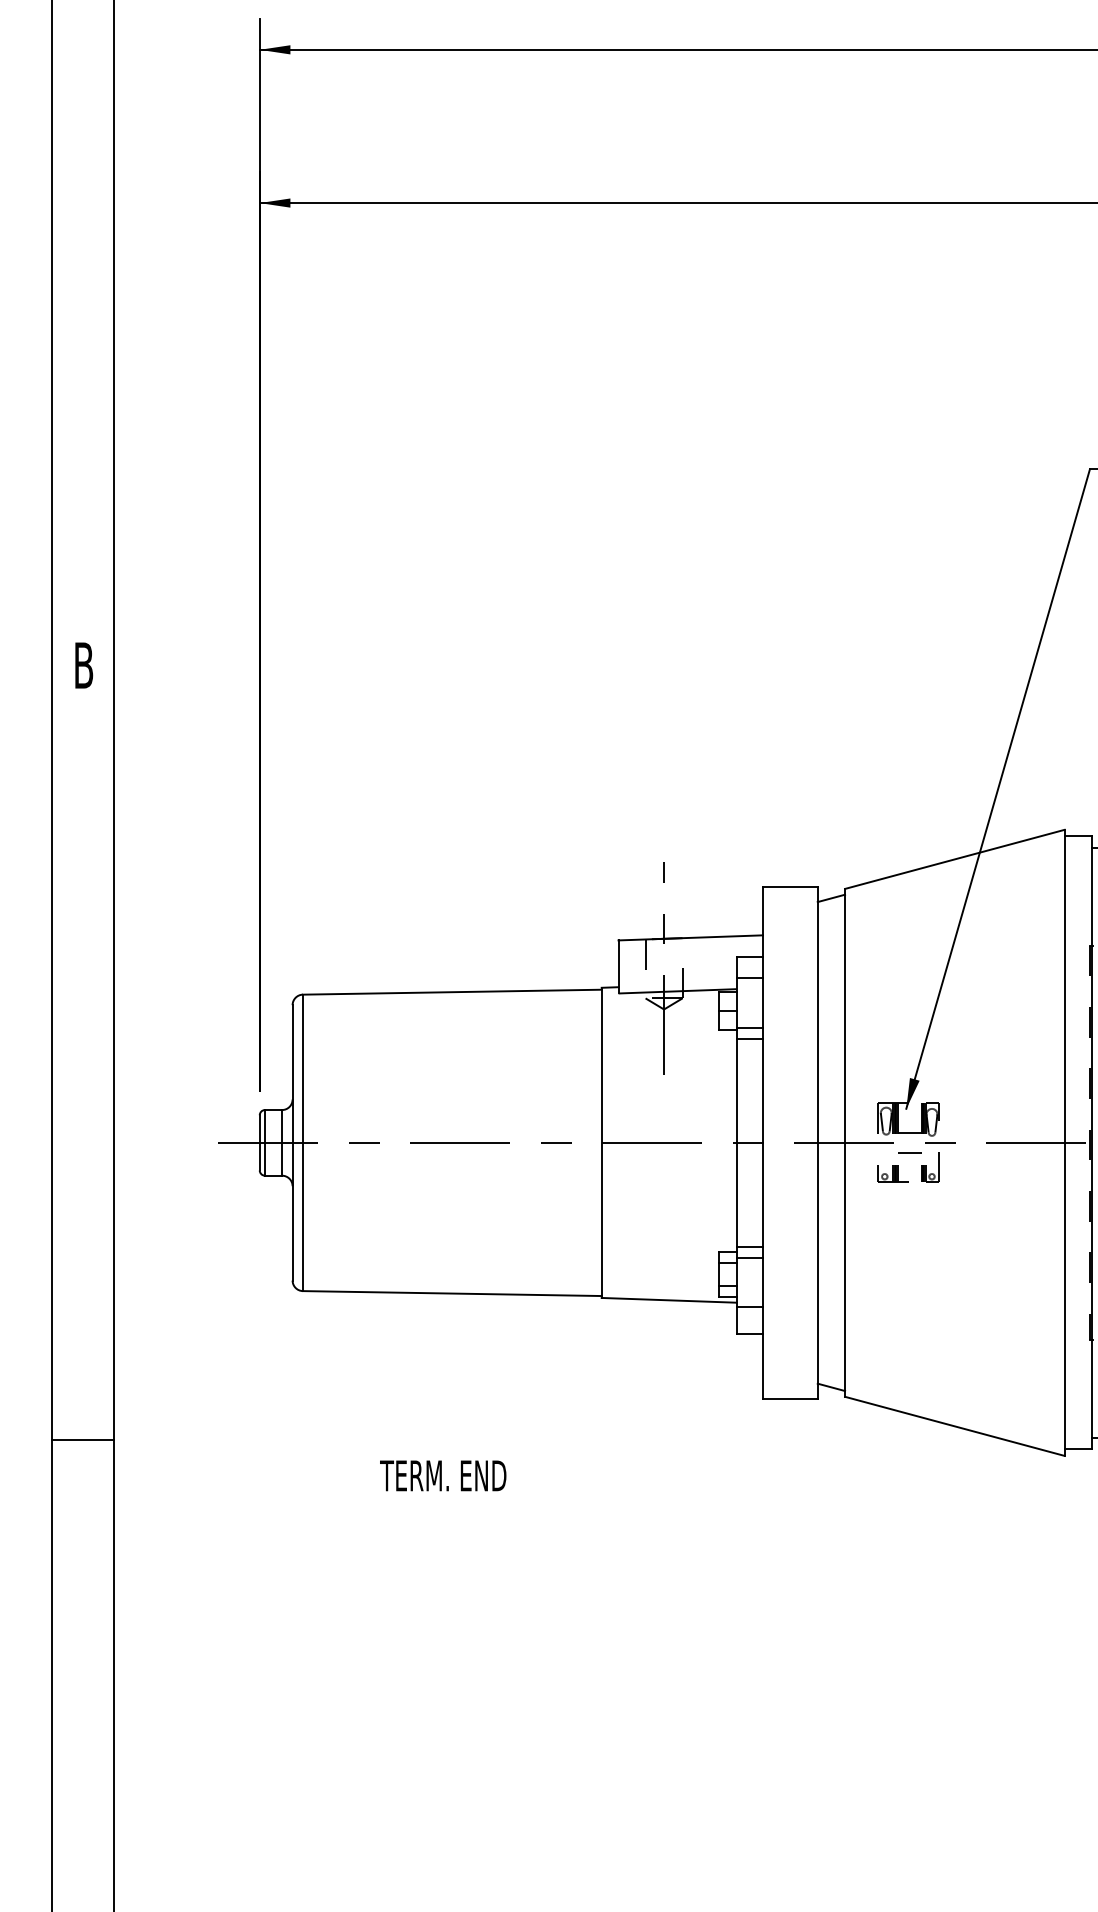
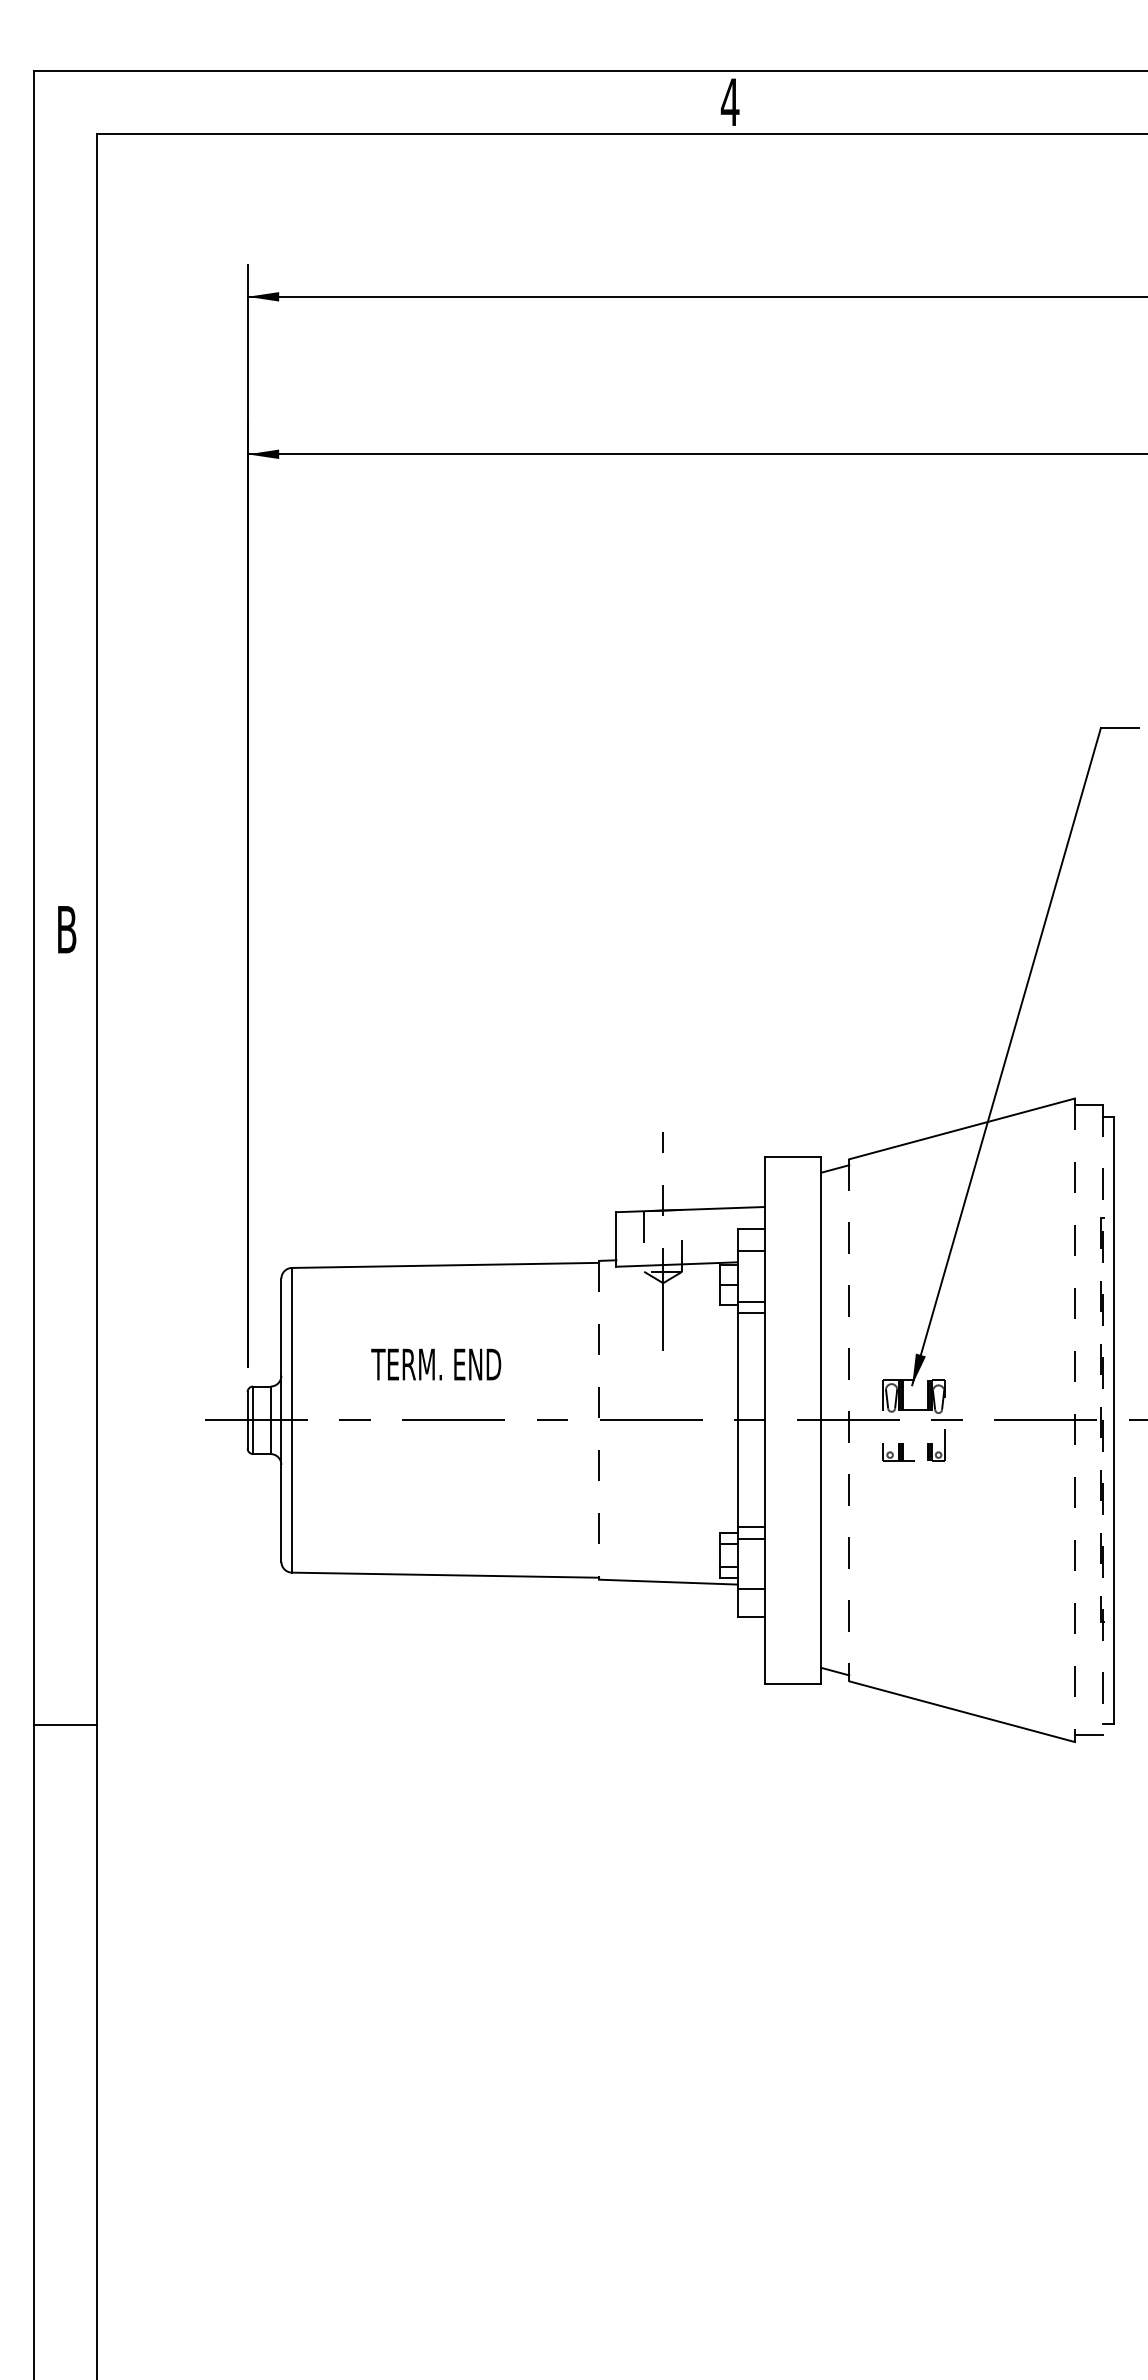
line: (602, 1143) -> (599, 1420), solid -> dashed
line: (845, 1143) -> (849, 1420), solid -> dashed
line: (1064, 1143) -> (1074, 1420), solid -> dashed
line: (1091, 1143) -> (1102, 1420), solid -> dashed
line: (909, 1152) -> (915, 1430), removed
text: (443, 1475) -> (436, 1364), moved

